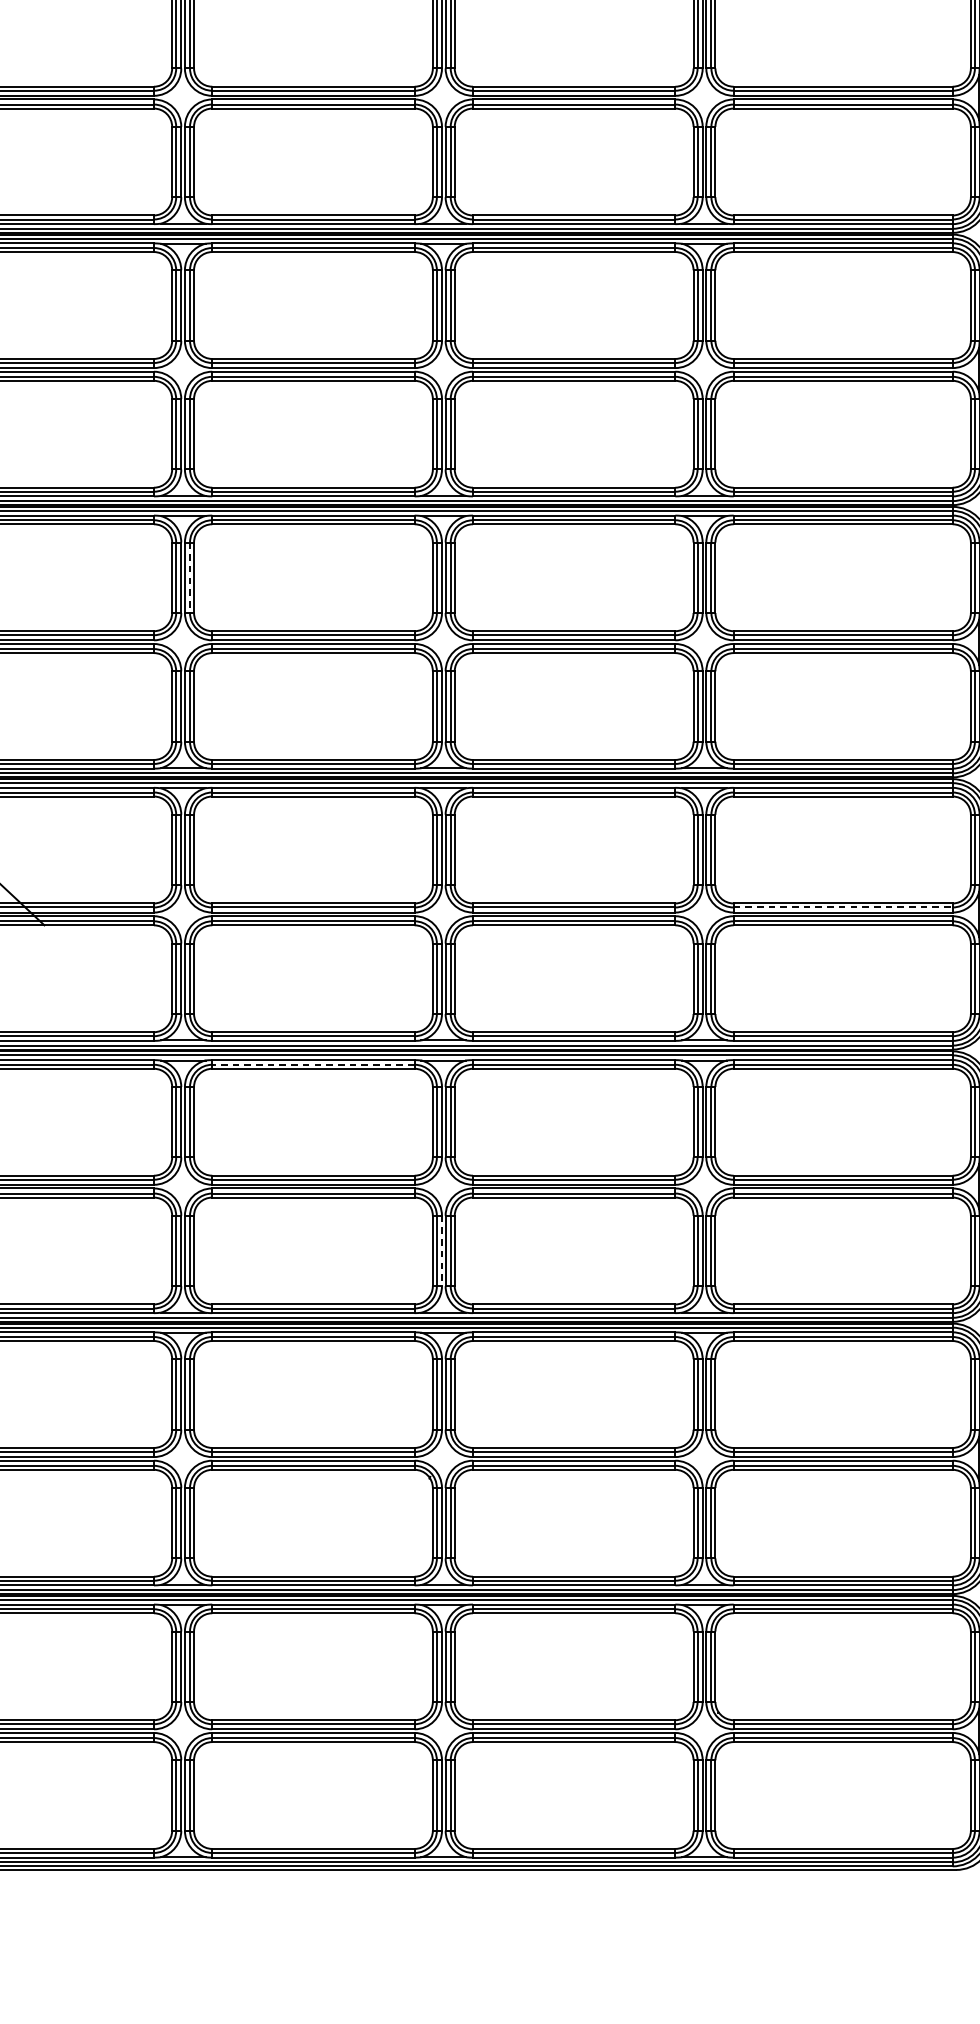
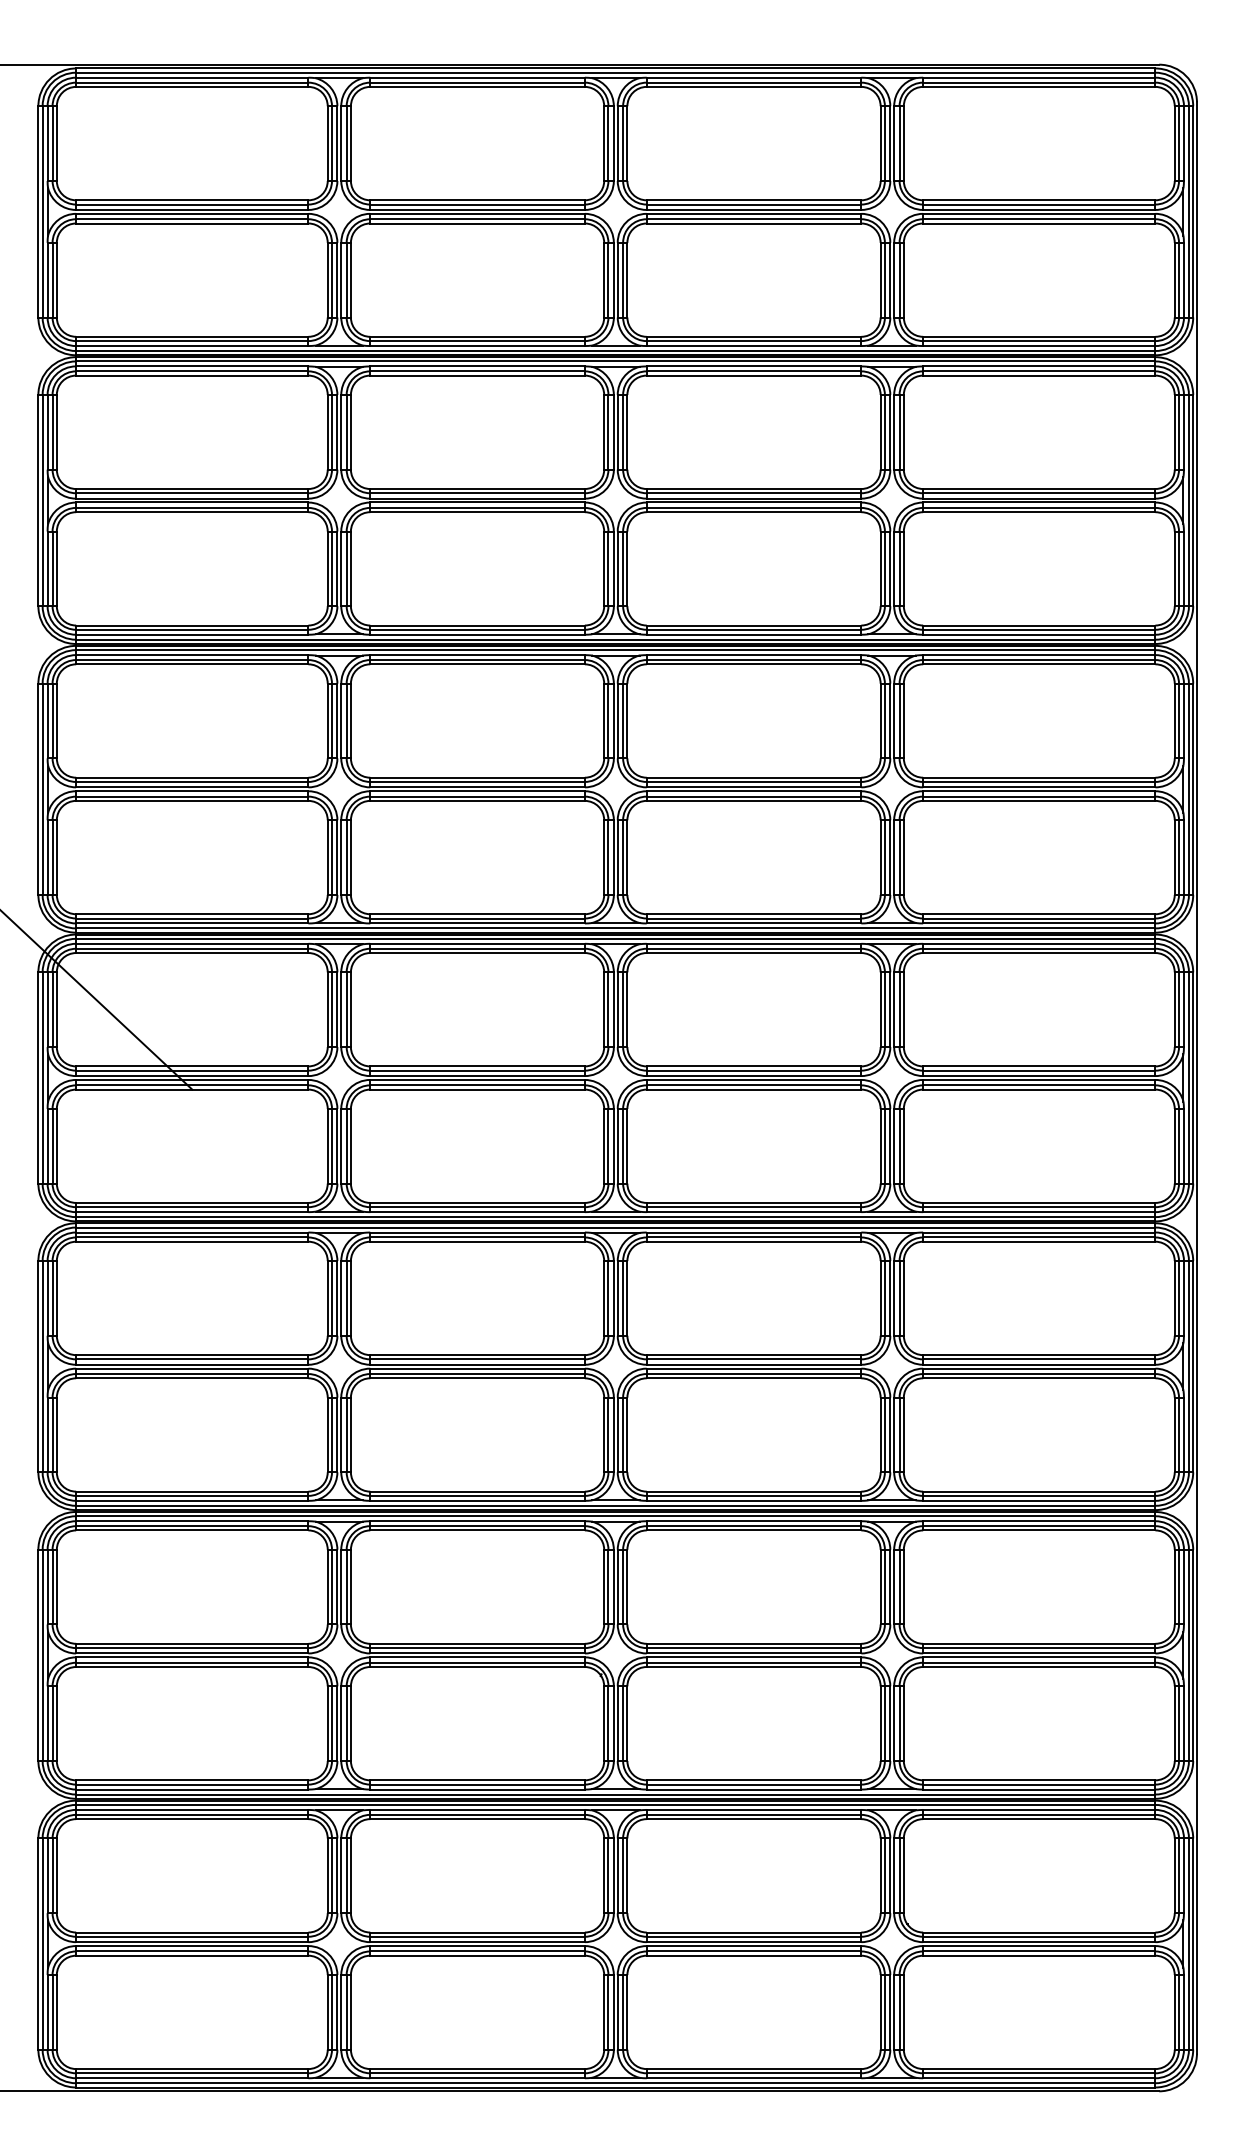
line: (189, 578) -> (346, 721), dashed -> solid
line: (843, 907) -> (1039, 1070), dashed -> solid
line: (313, 1064) -> (477, 1237), dashed -> solid
line: (441, 1251) -> (613, 1435), dashed -> solid

